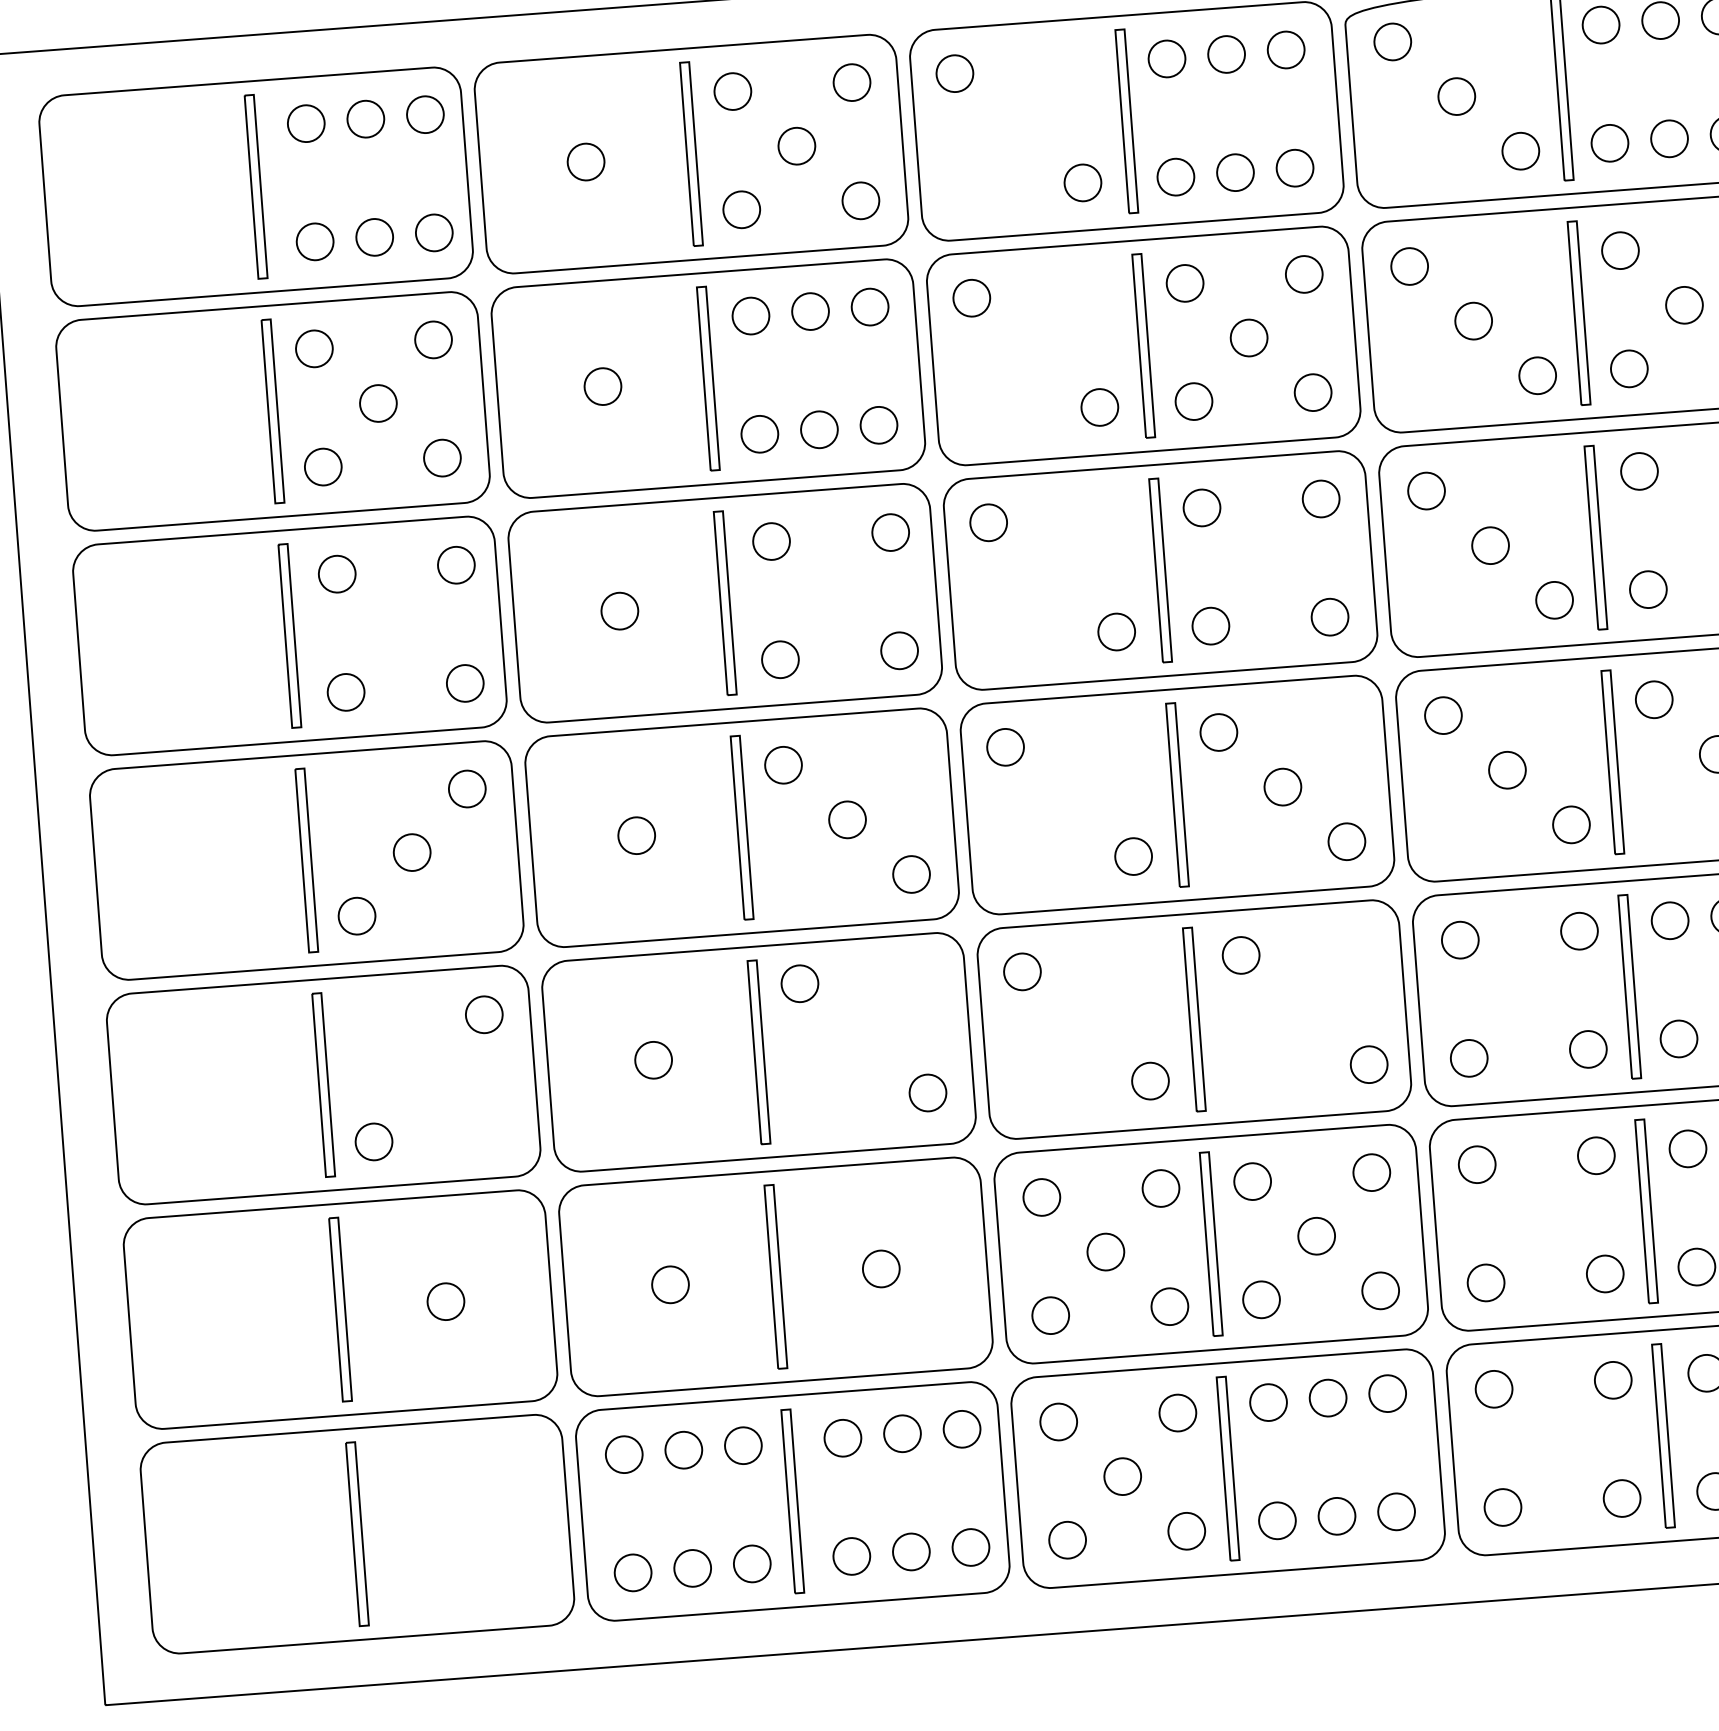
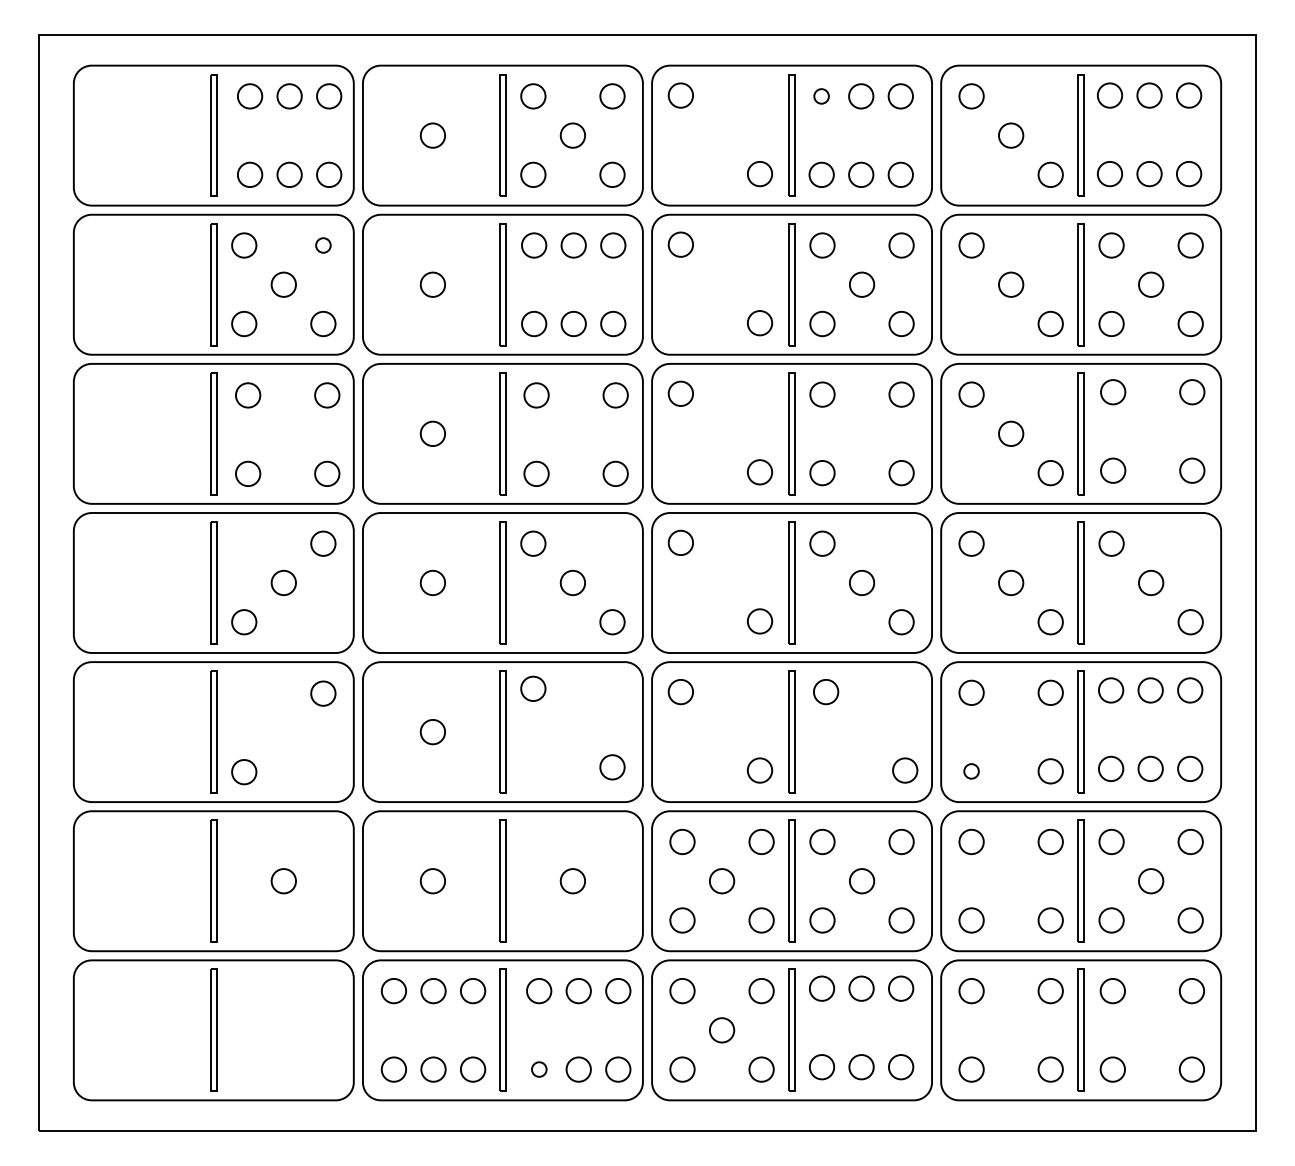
part: (1166, 59) -> (821, 96), size x0.6
part: (433, 339) -> (323, 245), size x0.6
part: (1469, 1058) -> (971, 771), size x0.6
part: (852, 1556) -> (539, 1069), size x0.6

